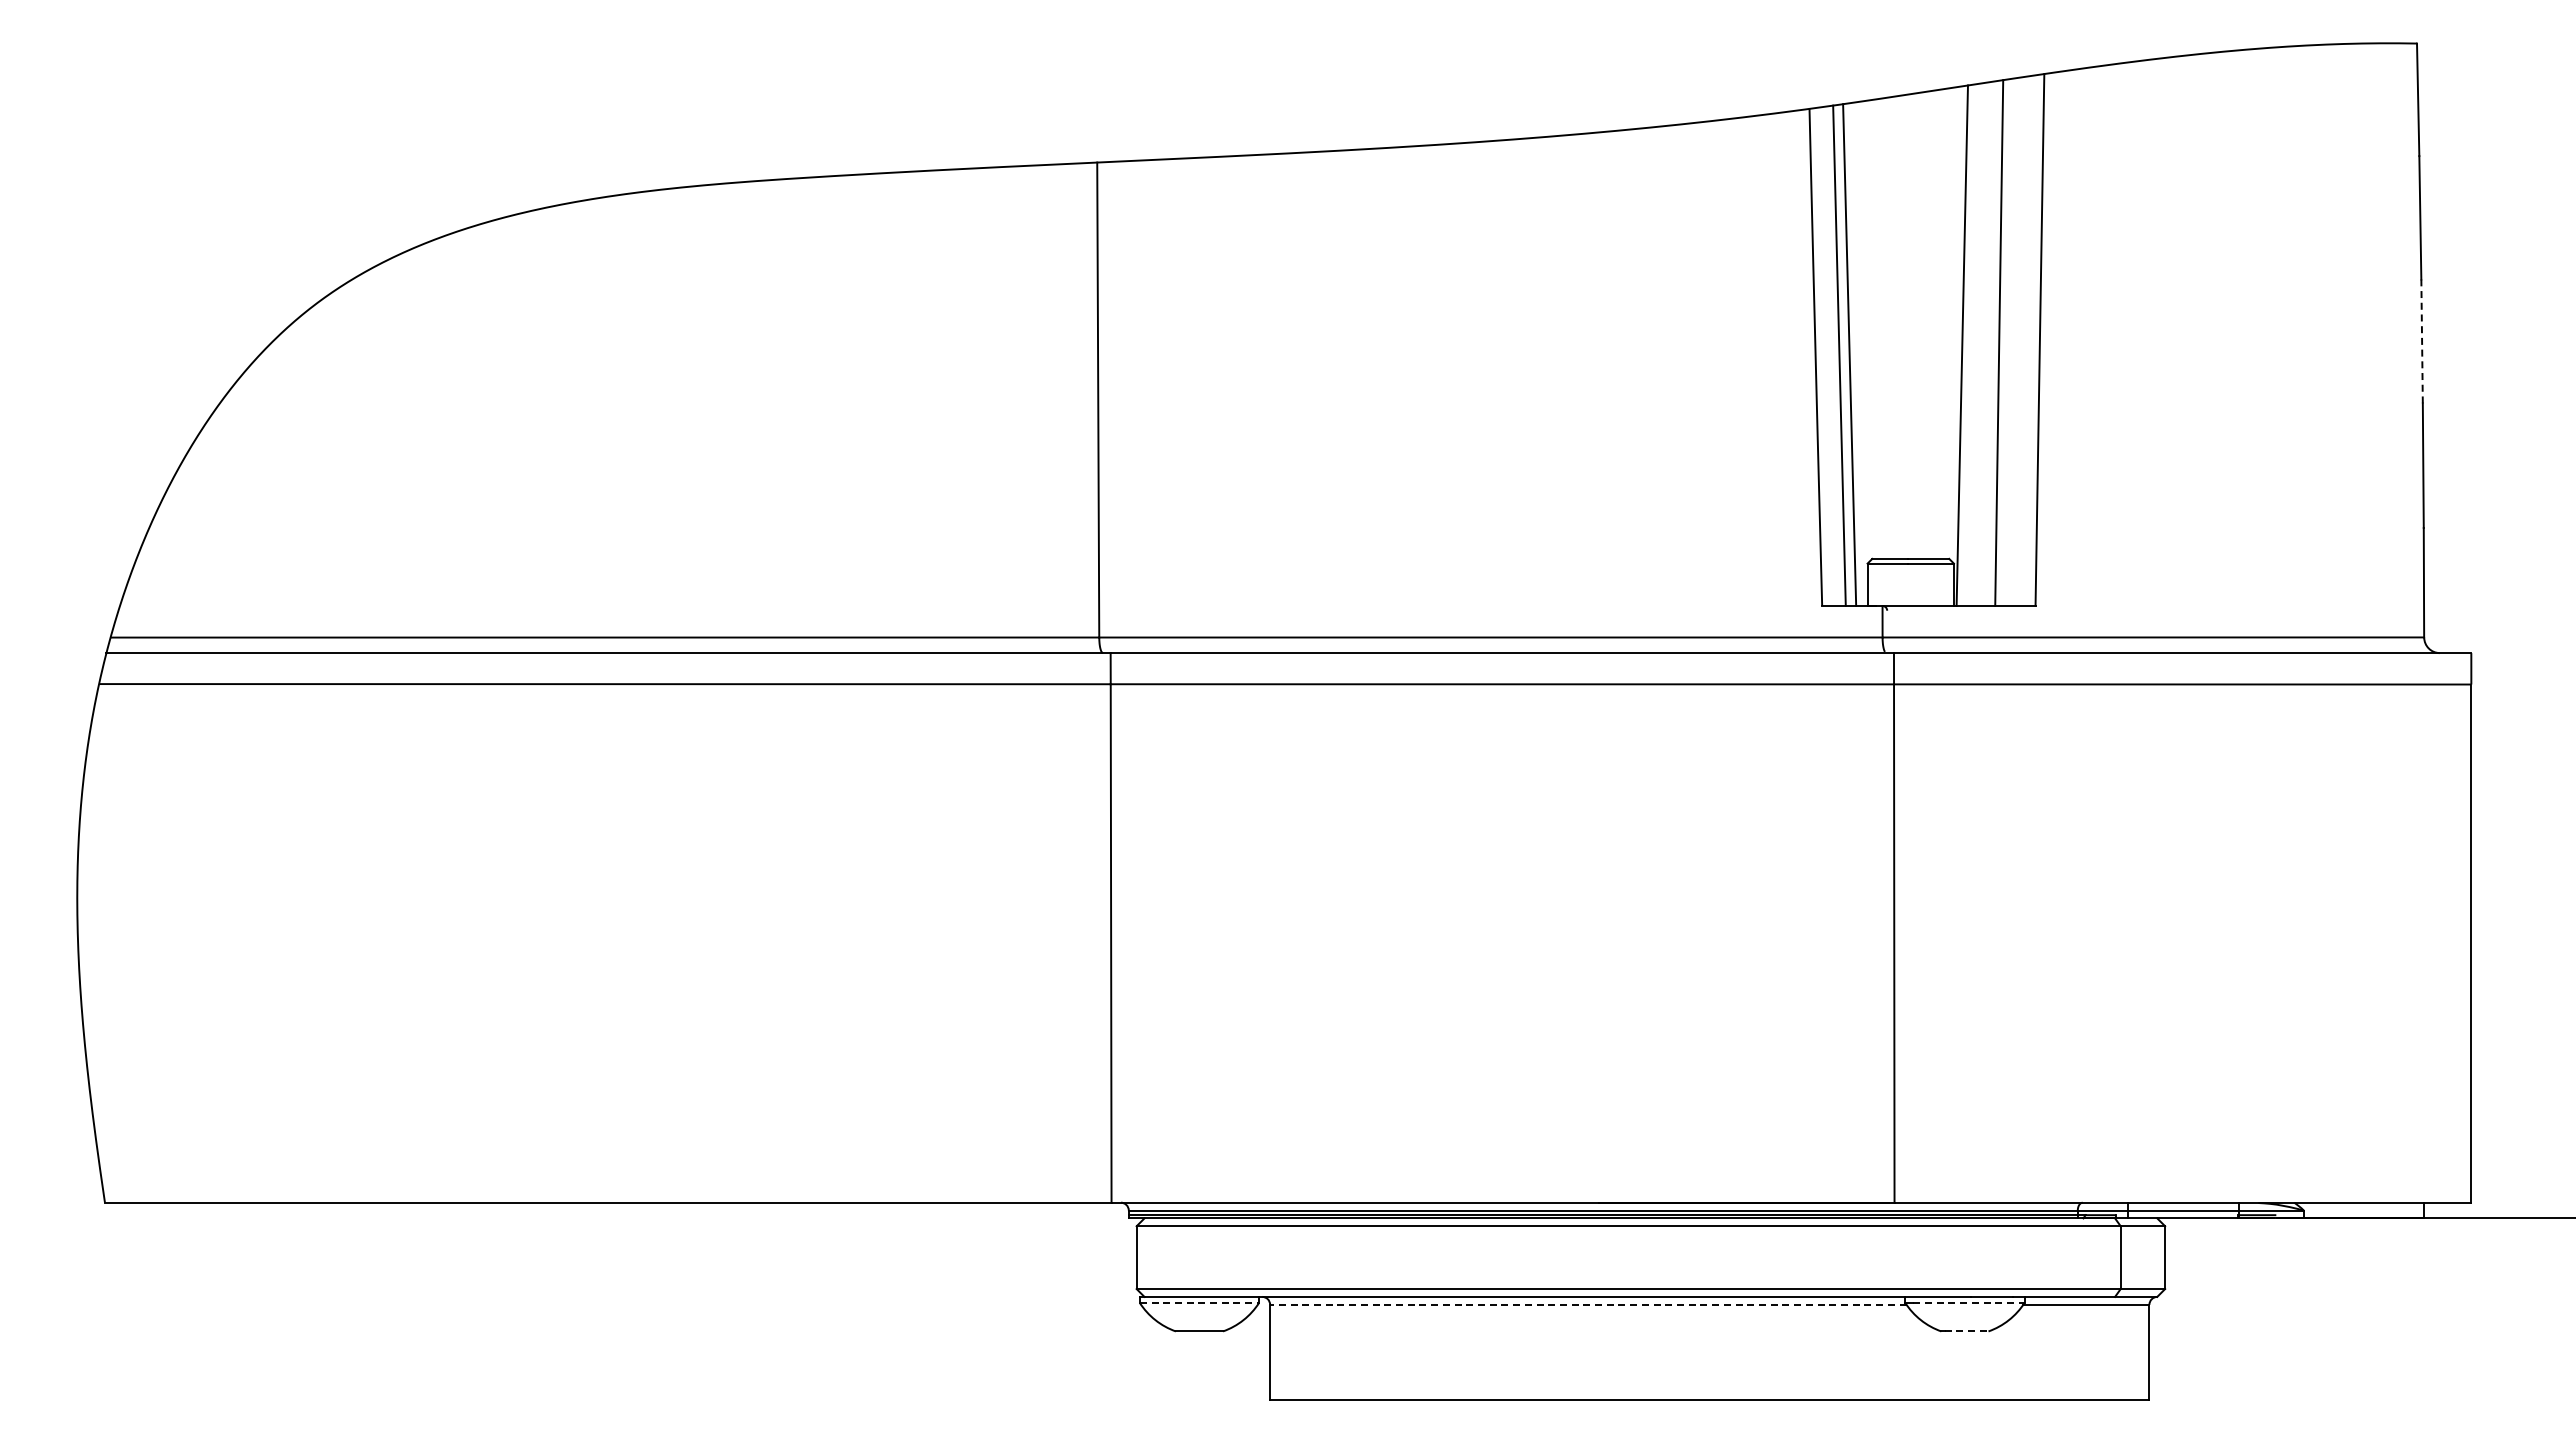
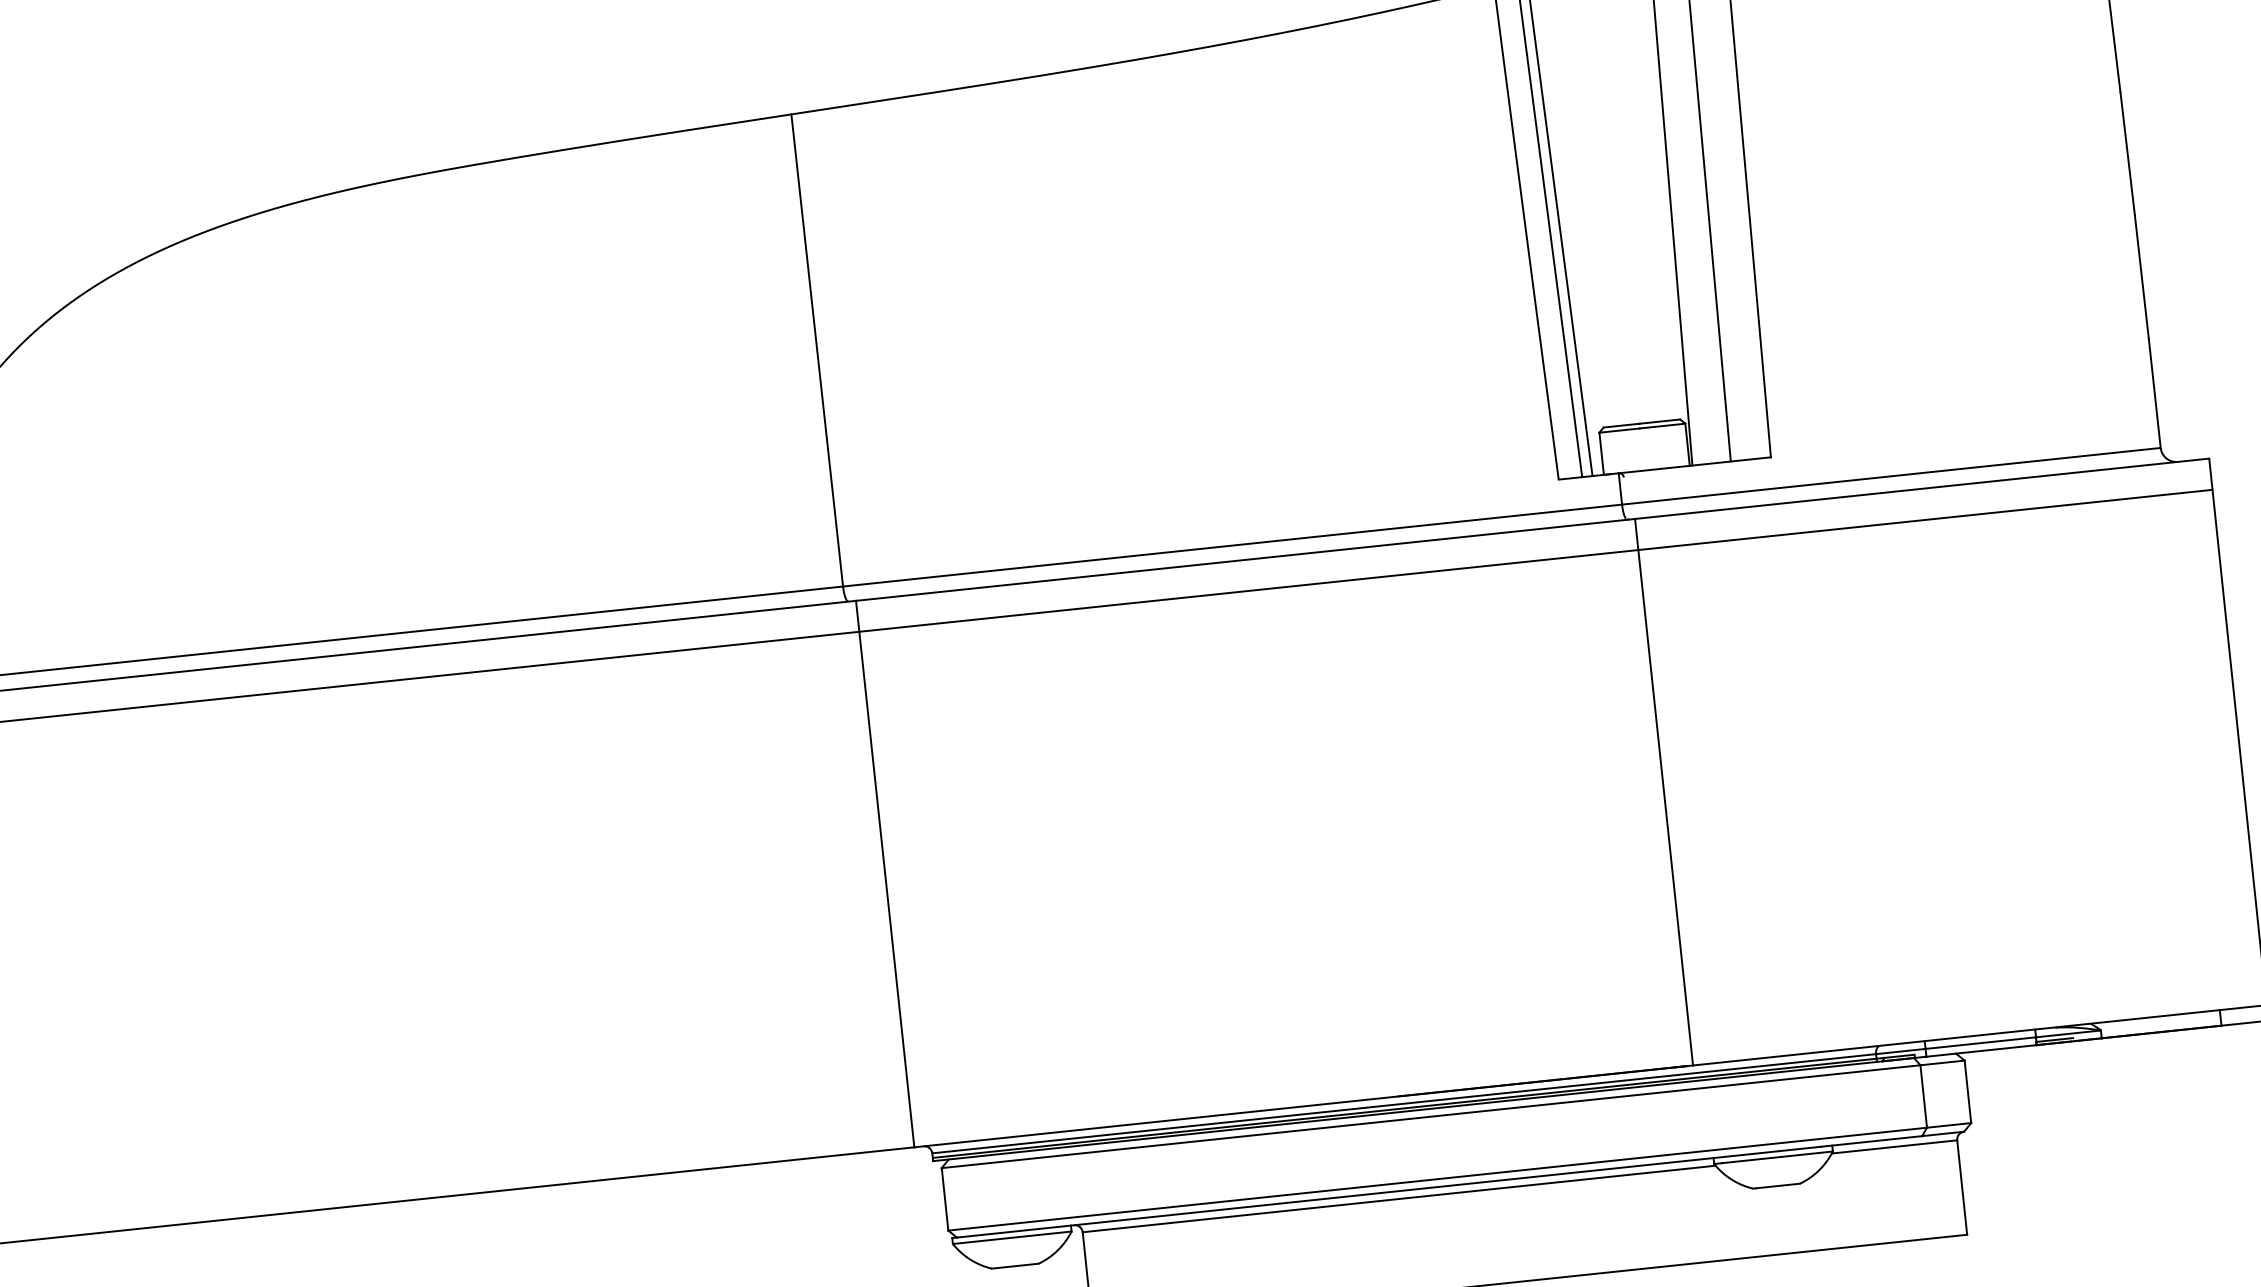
line: (2422, 341) -> (2128, 153), dashed -> solid
line: (1199, 1302) -> (1012, 1237), dashed -> solid
line: (1968, 1302) -> (1777, 1157), dashed -> solid
line: (1587, 1304) -> (1398, 1198), dashed -> solid
line: (1966, 1331) -> (1778, 1186), dashed -> solid

